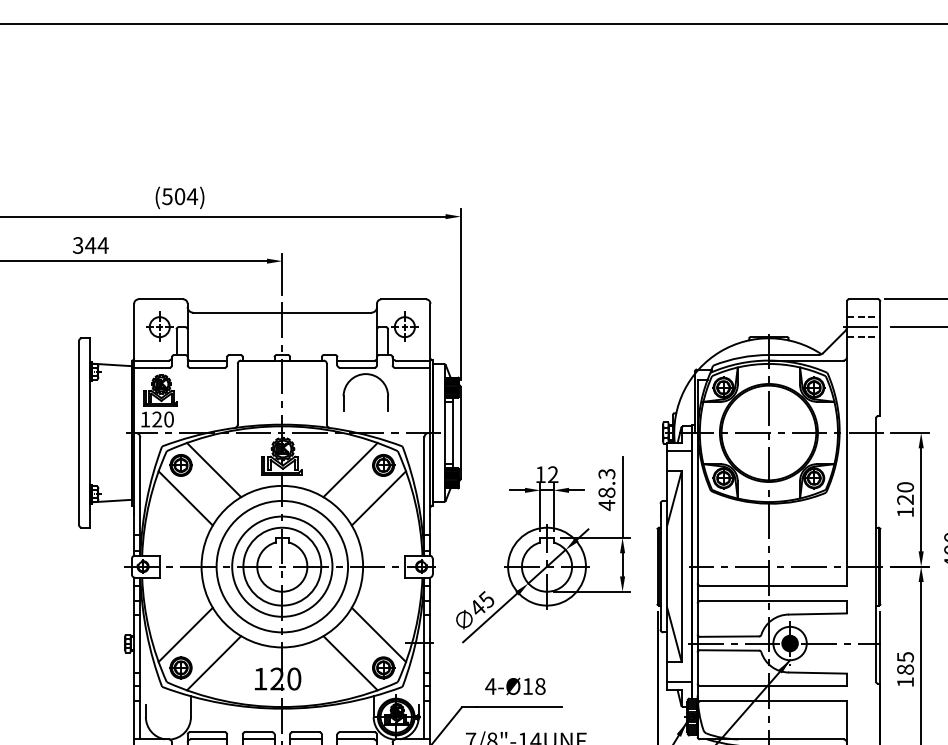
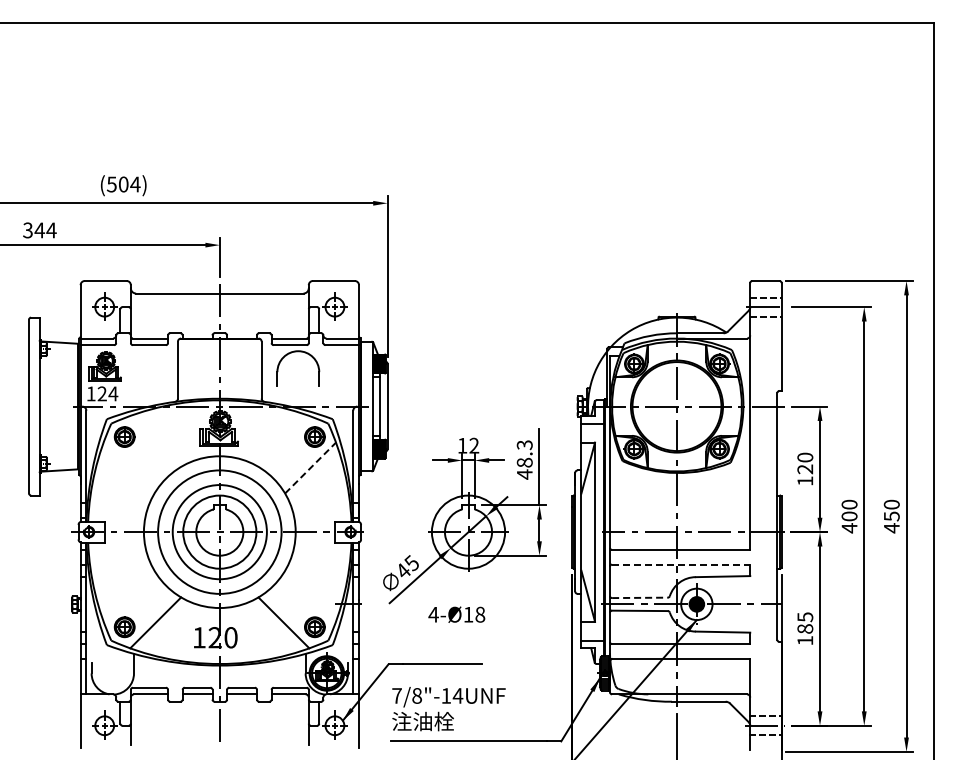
text: (169, 419) -> (113, 393), 120 -> 124
line: (213, 469) -> (155, 440), removed
line: (350, 469) -> (283, 440), removed
line: (185, 497) -> (128, 467), removed
line: (378, 498) -> (310, 468), solid -> dashed
line: (773, 601) -> (681, 564), solid -> dashed
line: (185, 634) -> (128, 595), removed
line: (378, 634) -> (310, 595), removed
line: (729, 636) -> (639, 597), solid -> dashed
text: (515, 686) -> (456, 614), moved

